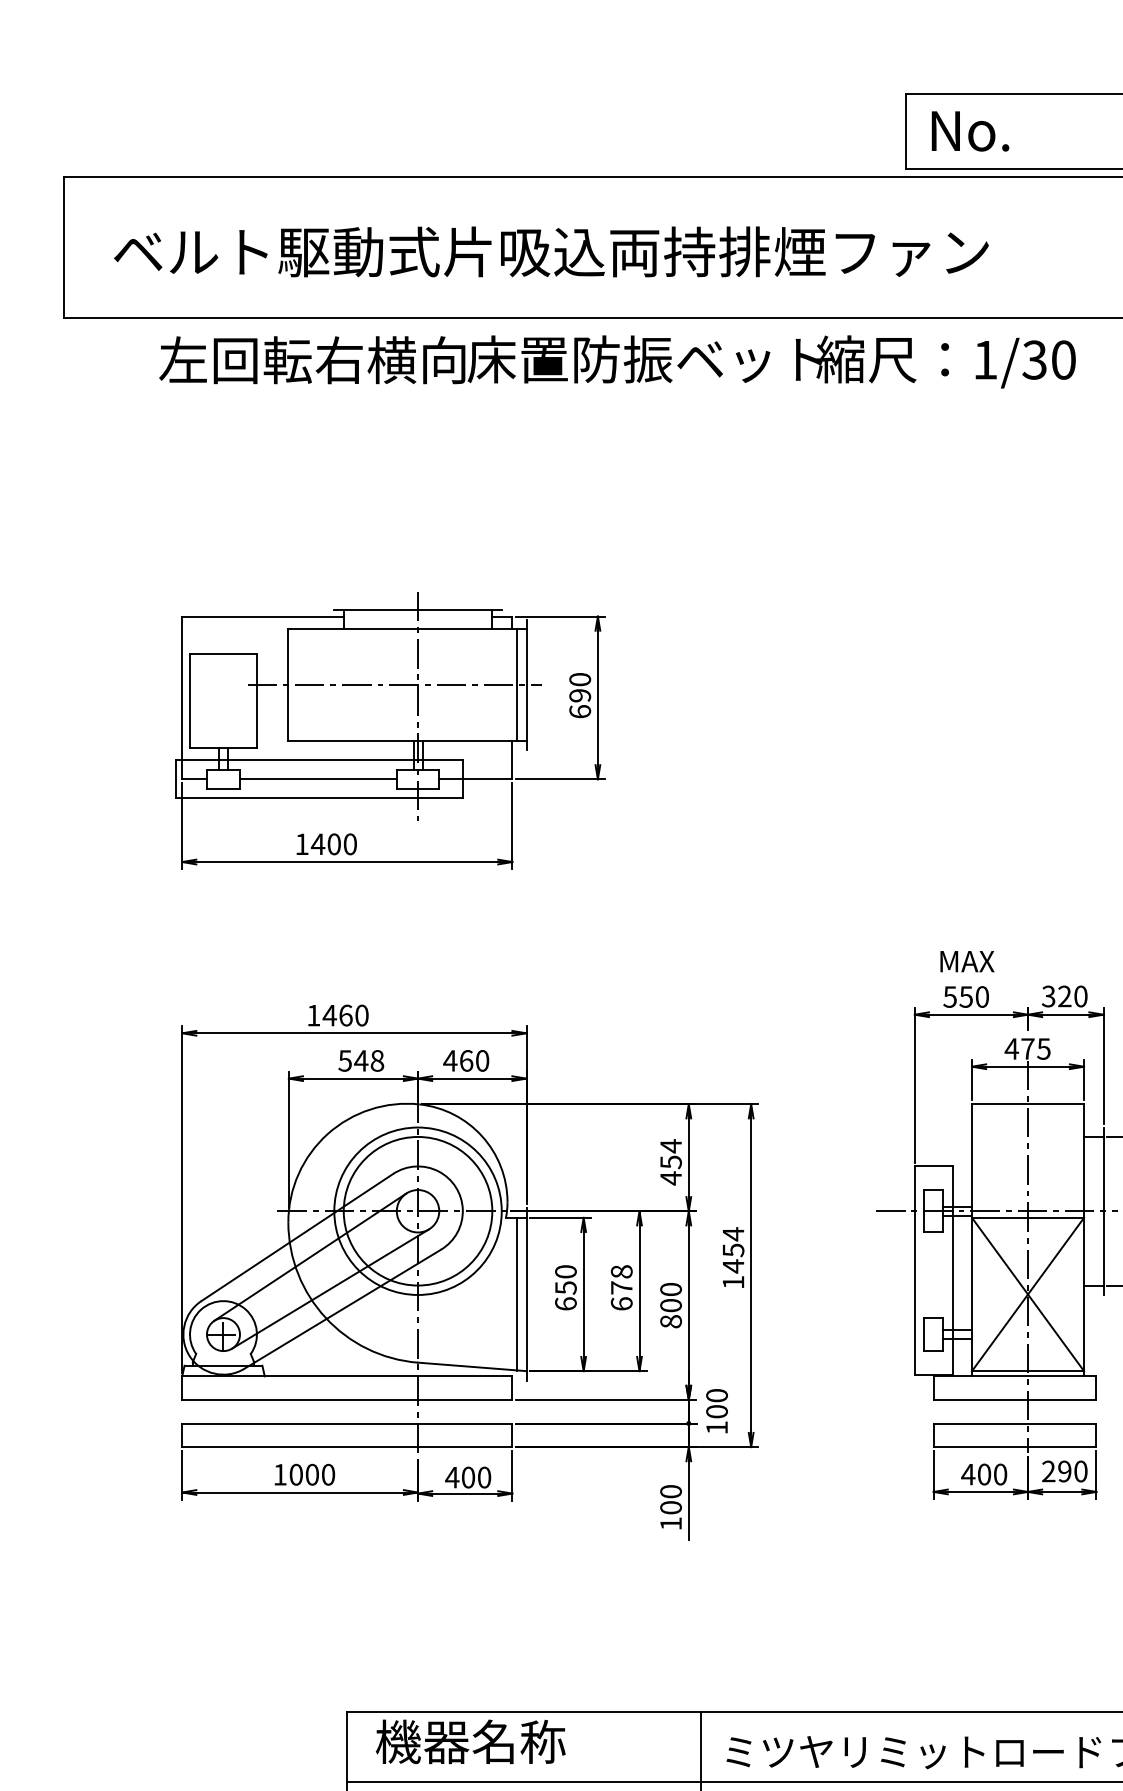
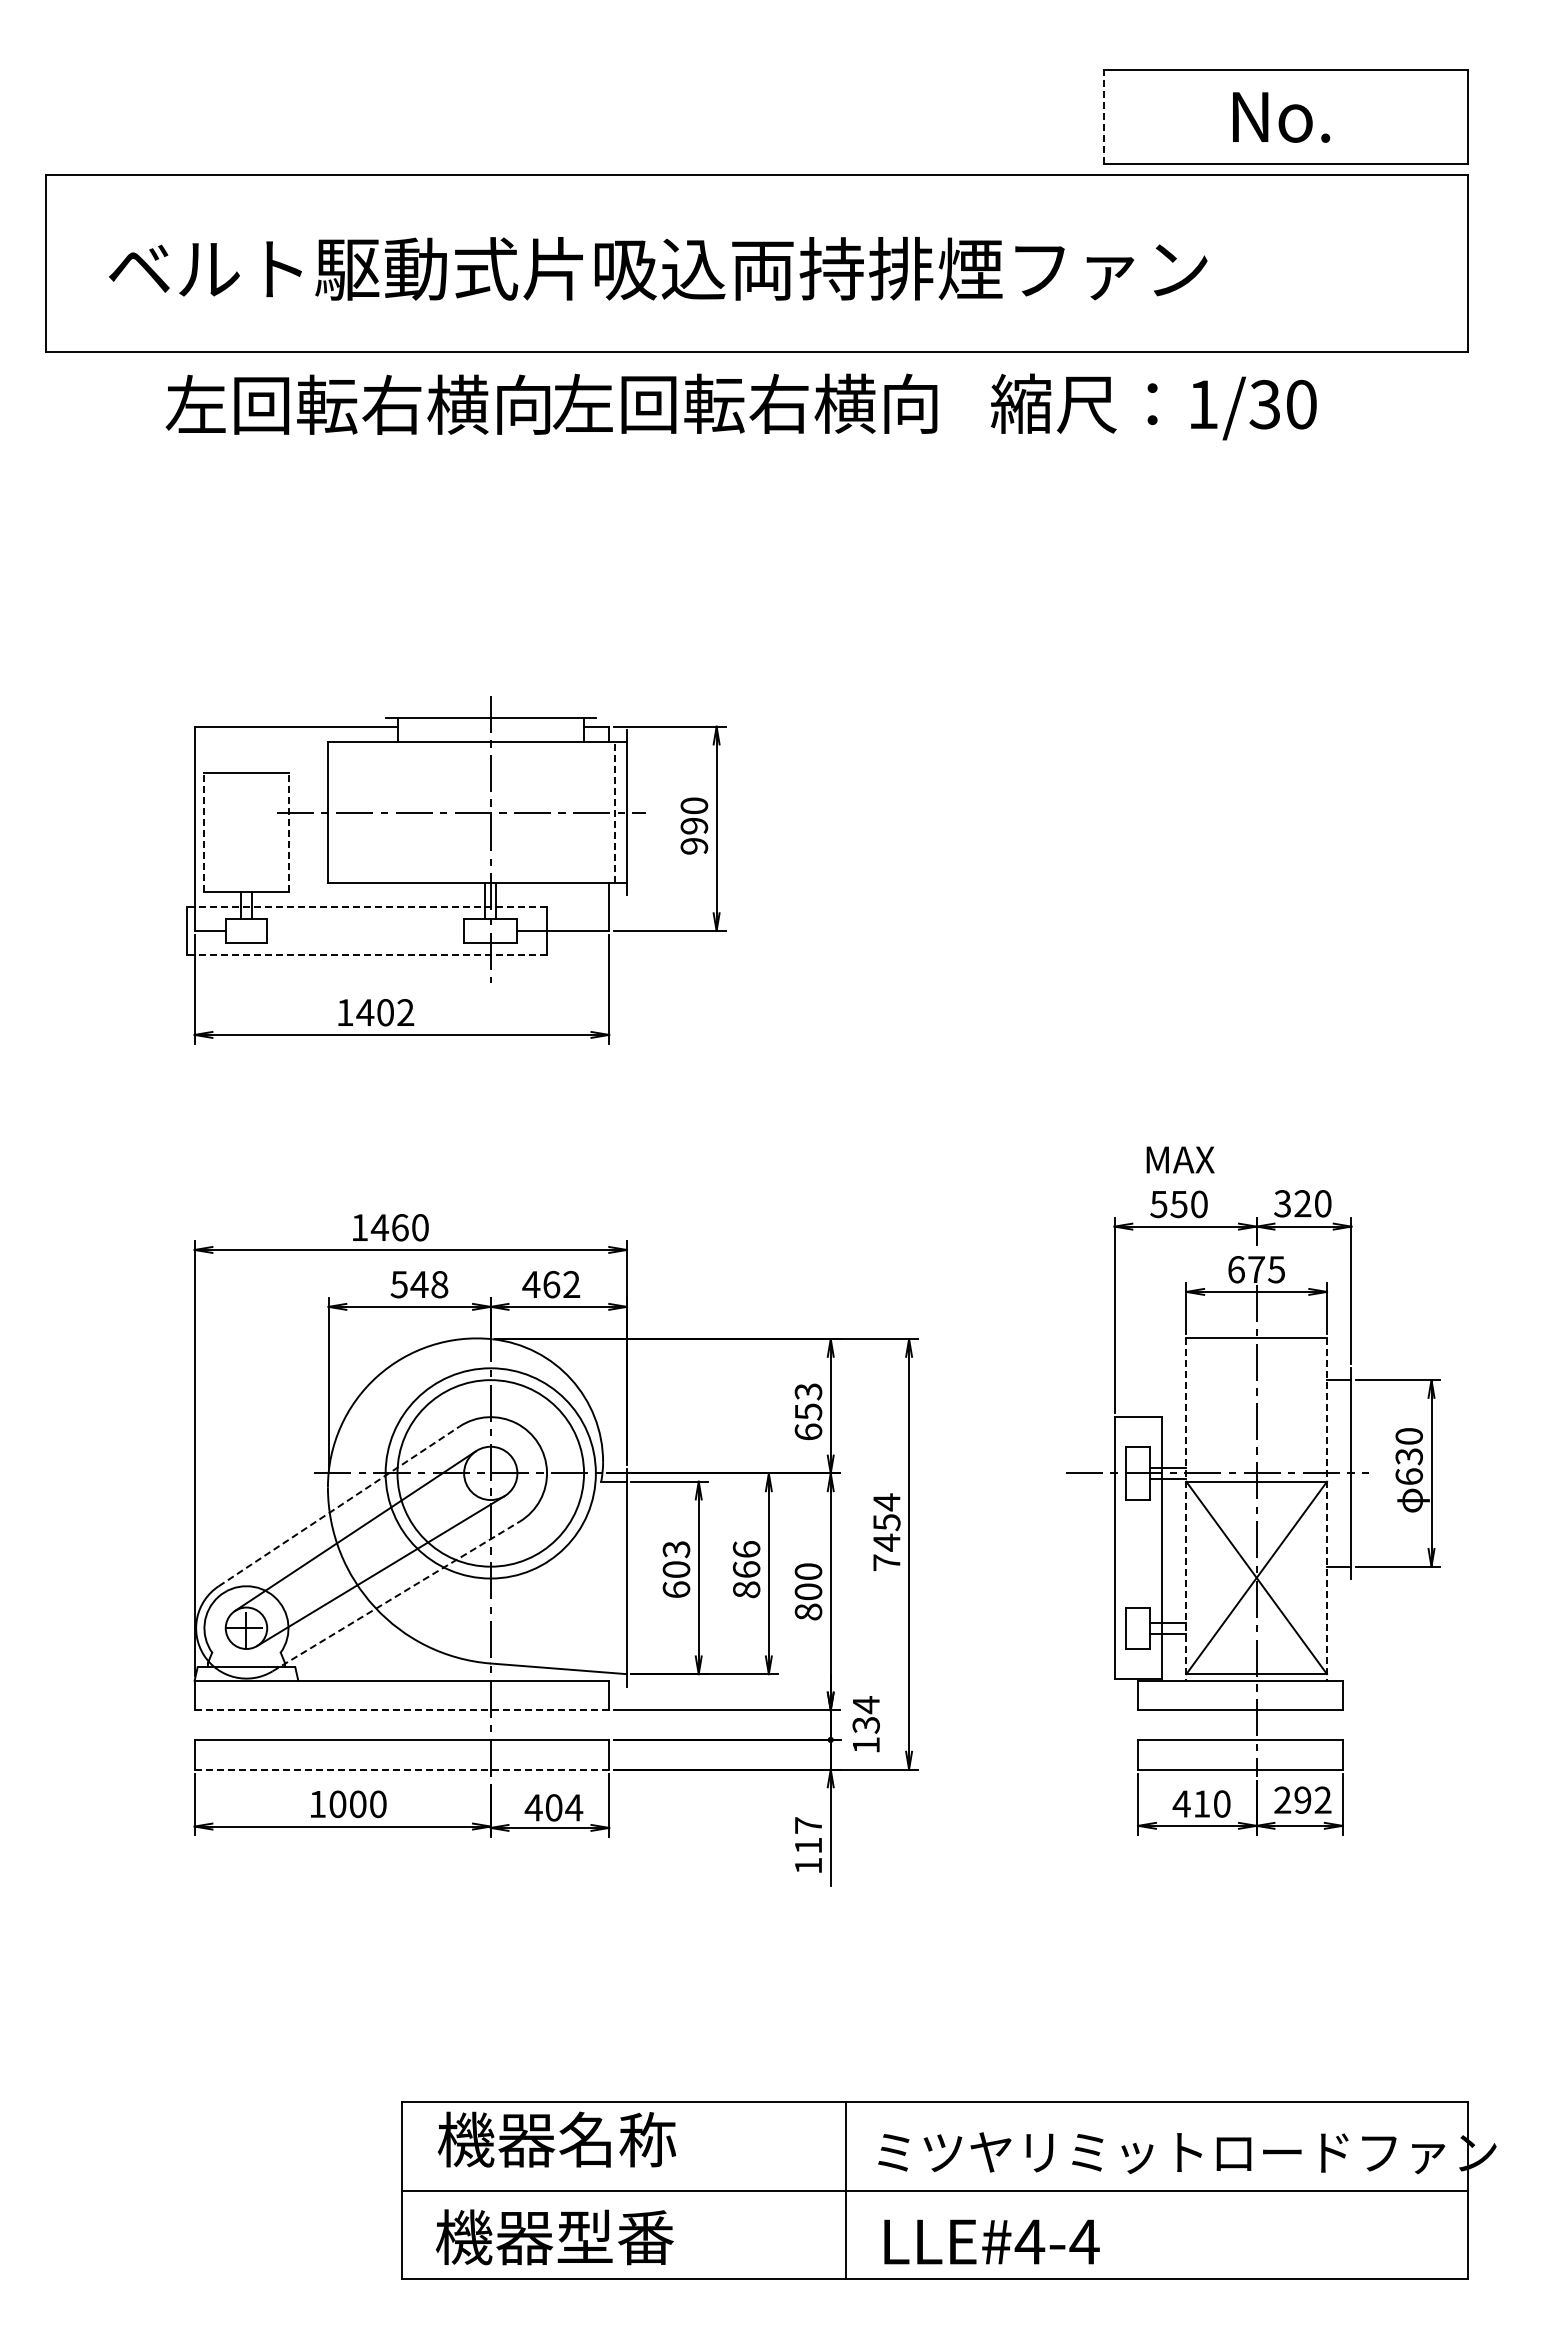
line: (906, 131) -> (1103, 117), solid -> dashed
text: (970, 131) -> (1281, 117), moved
text: (644, 359) -> (775, 403), 床置防振ベット -> 左回転右横向
line: (517, 684) -> (615, 812), solid -> dashed
line: (190, 700) -> (204, 832), solid -> dashed
line: (256, 700) -> (288, 832), solid -> dashed
text: (580, 711) -> (694, 845), 690 -> 990
line: (319, 760) -> (367, 907), solid -> dashed
line: (318, 779) -> (365, 931), removed
line: (319, 797) -> (367, 954), solid -> dashed
text: (350, 844) -> (405, 1012), 1400 -> 1402
text: (1011, 1048) -> (1236, 1269), 475 -> 675
text: (482, 1060) -> (571, 1284), 460 -> 462
text: (671, 1161) -> (808, 1411), 454 -> 653
line: (297, 1237) -> (339, 1506), solid -> dashed
line: (972, 1240) -> (1186, 1510), solid -> dashed
line: (1084, 1240) -> (1327, 1510), solid -> dashed
text: (565, 1279) -> (676, 1559), 650 -> 603
text: (733, 1282) -> (886, 1562), 1454 -> 7454
text: (621, 1287) -> (746, 1569), 678 -> 866
line: (517, 1294) -> (615, 1577), removed
line: (342, 1309) -> (396, 1596), solid -> dashed
line: (346, 1400) -> (401, 1710), solid -> dashed
text: (716, 1403) -> (865, 1714), 100 -> 134
line: (346, 1447) -> (401, 1769), solid -> dashed
text: (1080, 1470) -> (1322, 1799), 290 -> 292
text: (984, 1474) -> (1201, 1803), 400 -> 410
text: (484, 1477) -> (574, 1807), 400 -> 404
text: (671, 1499) -> (808, 1835), 100 -> 117

